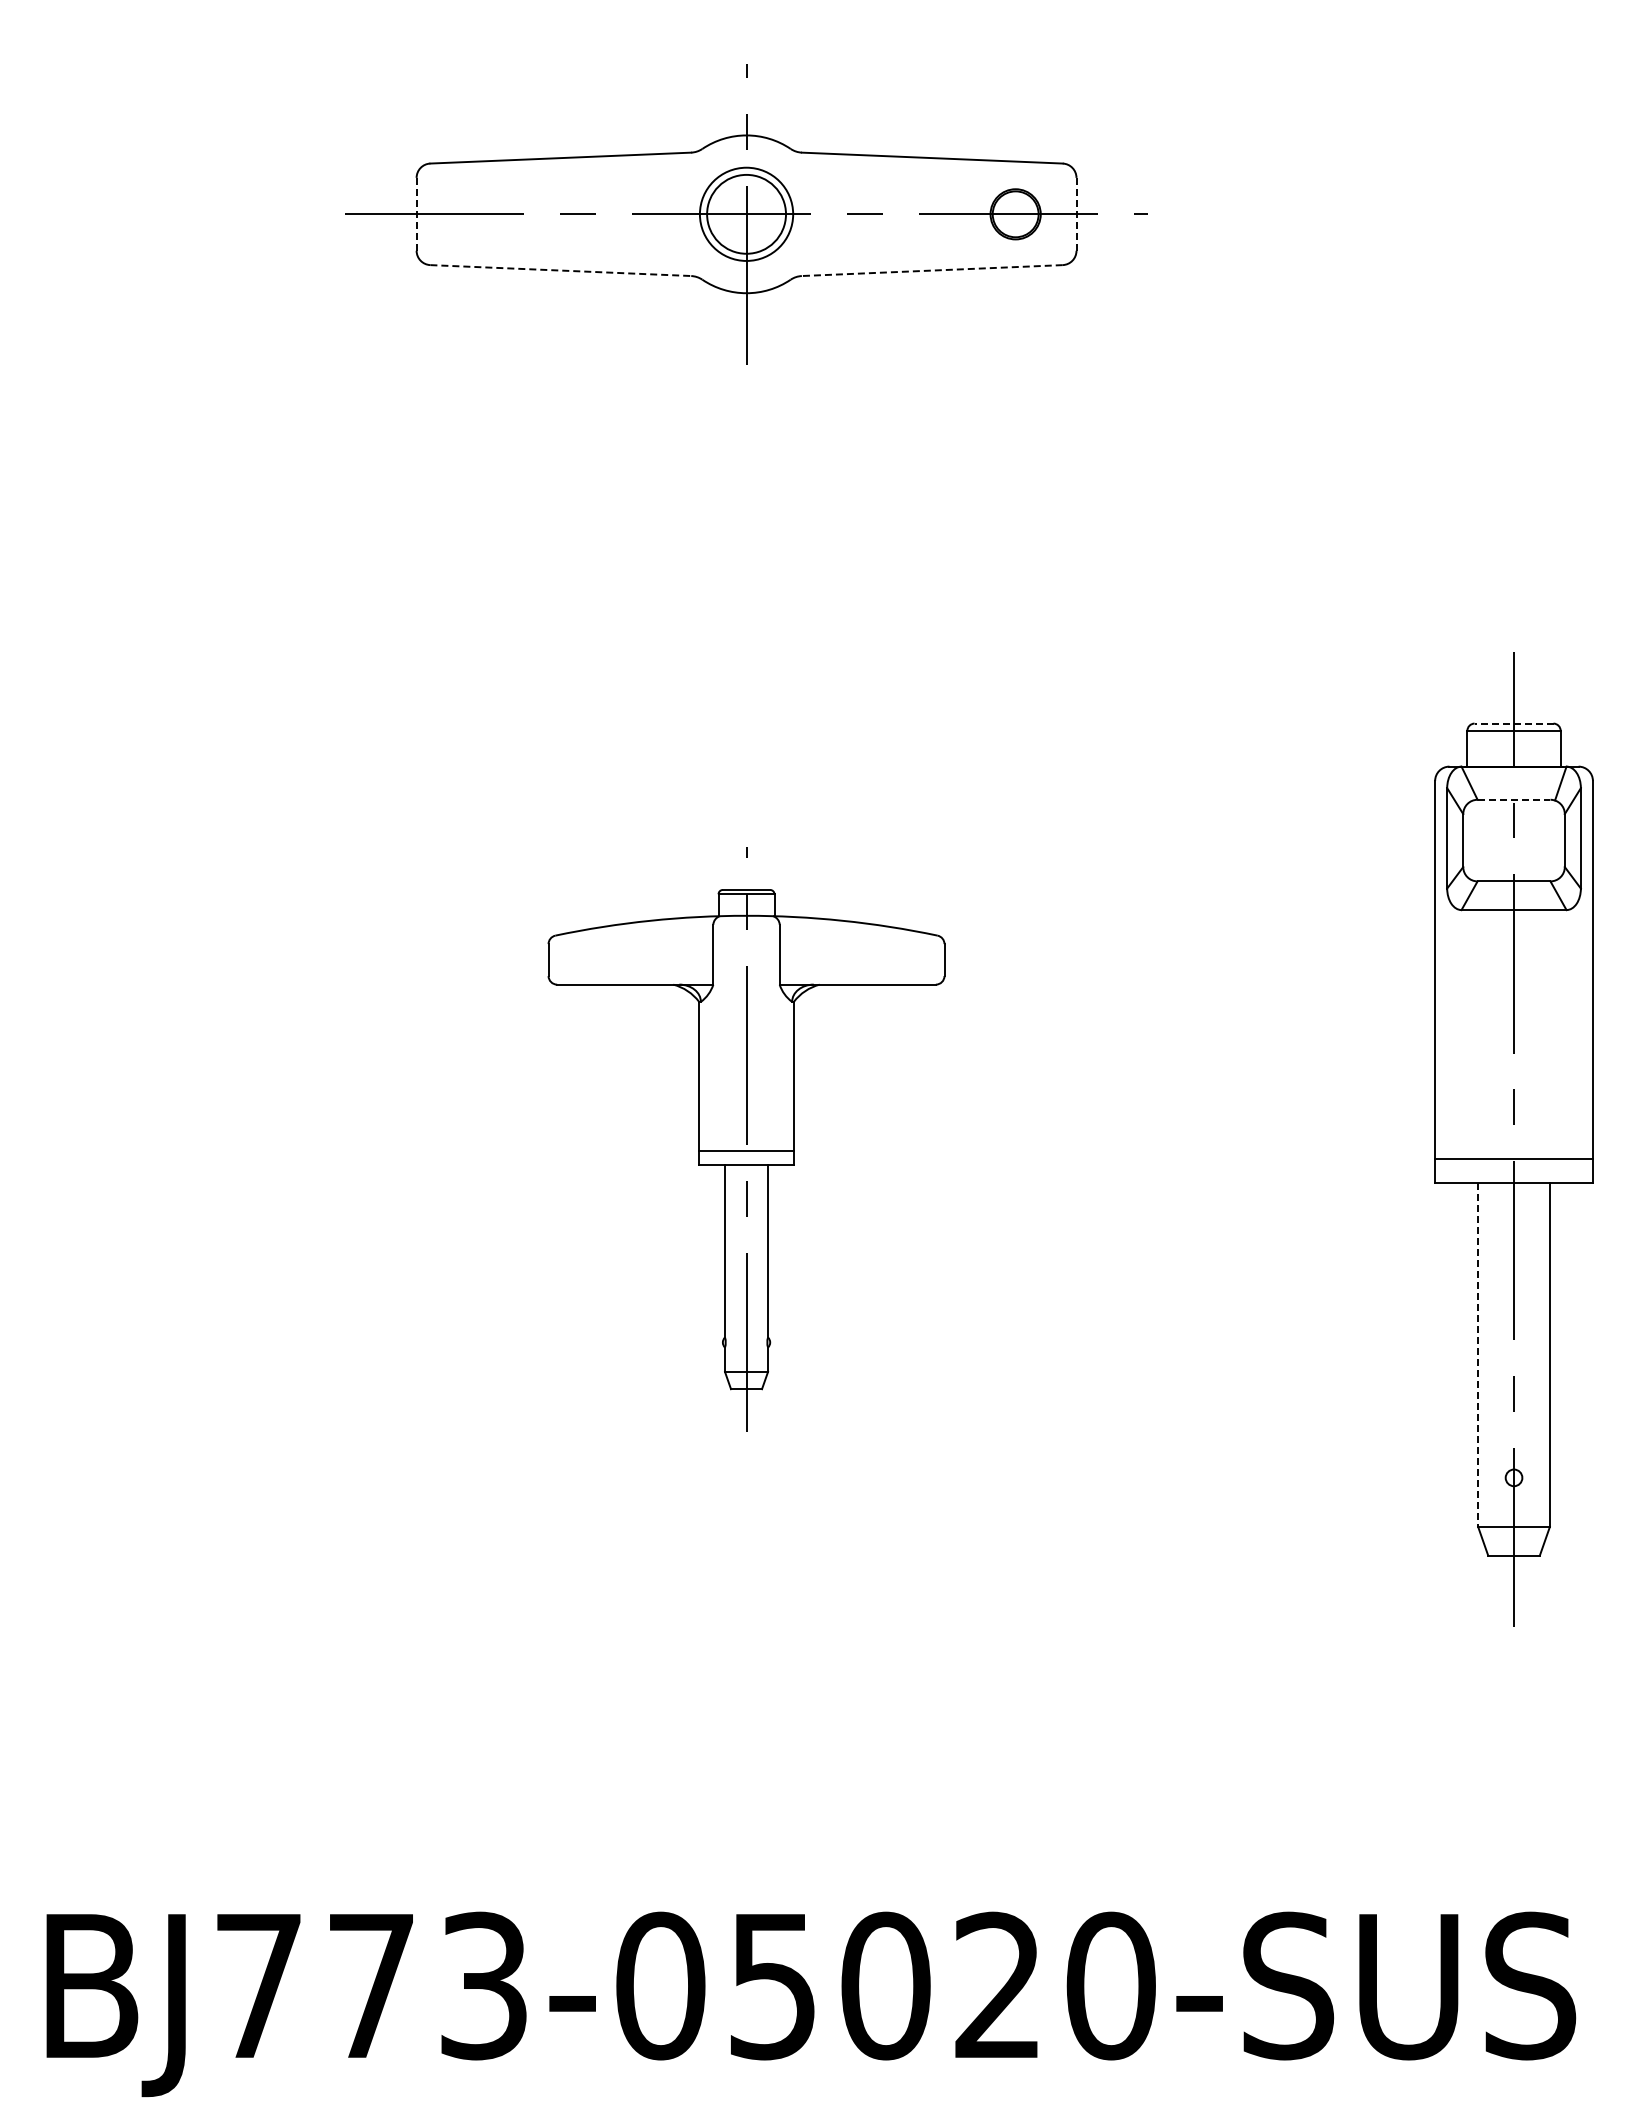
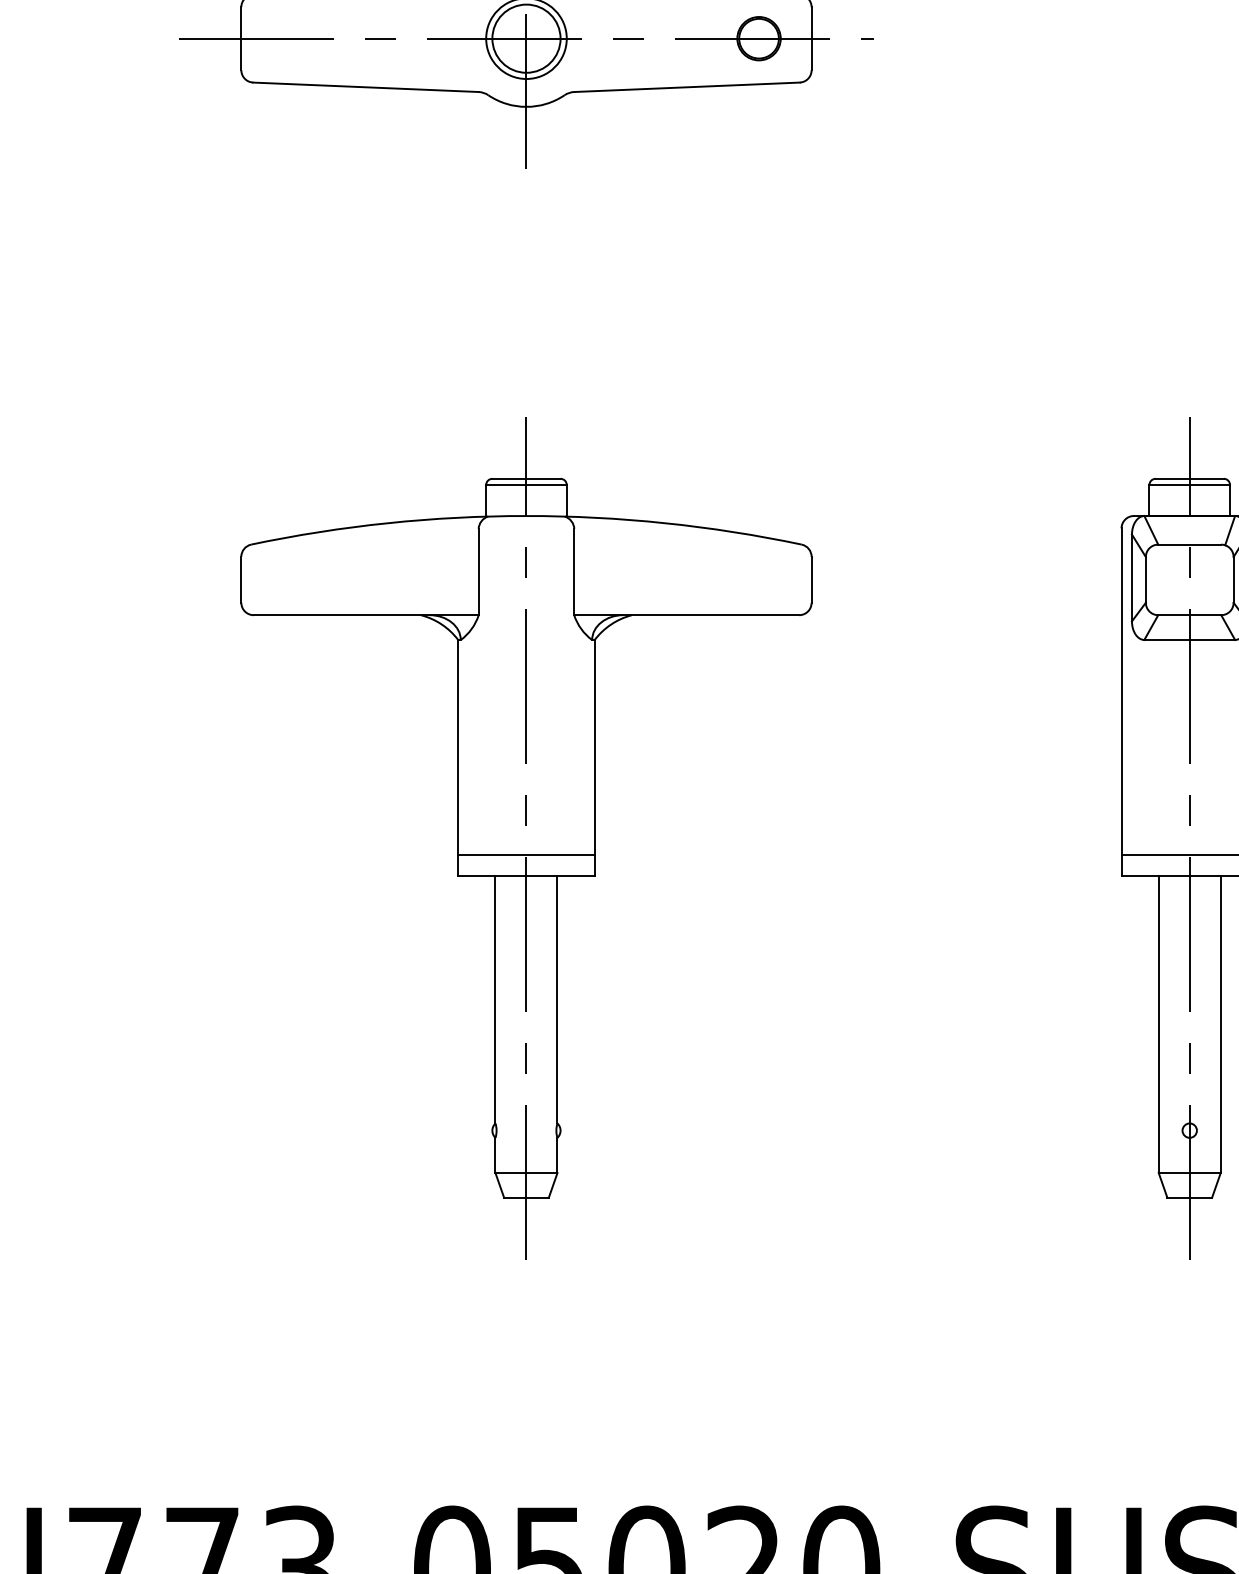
line: (416, 213) -> (241, 37), dashed -> solid
line: (1076, 213) -> (811, 37), dashed -> solid
line: (560, 270) -> (365, 87), dashed -> solid
line: (932, 270) -> (687, 87), dashed -> solid
line: (1513, 723) -> (1189, 478), dashed -> solid
line: (1514, 799) -> (1190, 544), dashed -> solid
part: (746, 1139) -> (526, 838), size x1.67
line: (1478, 1355) -> (1159, 1024), dashed -> solid

